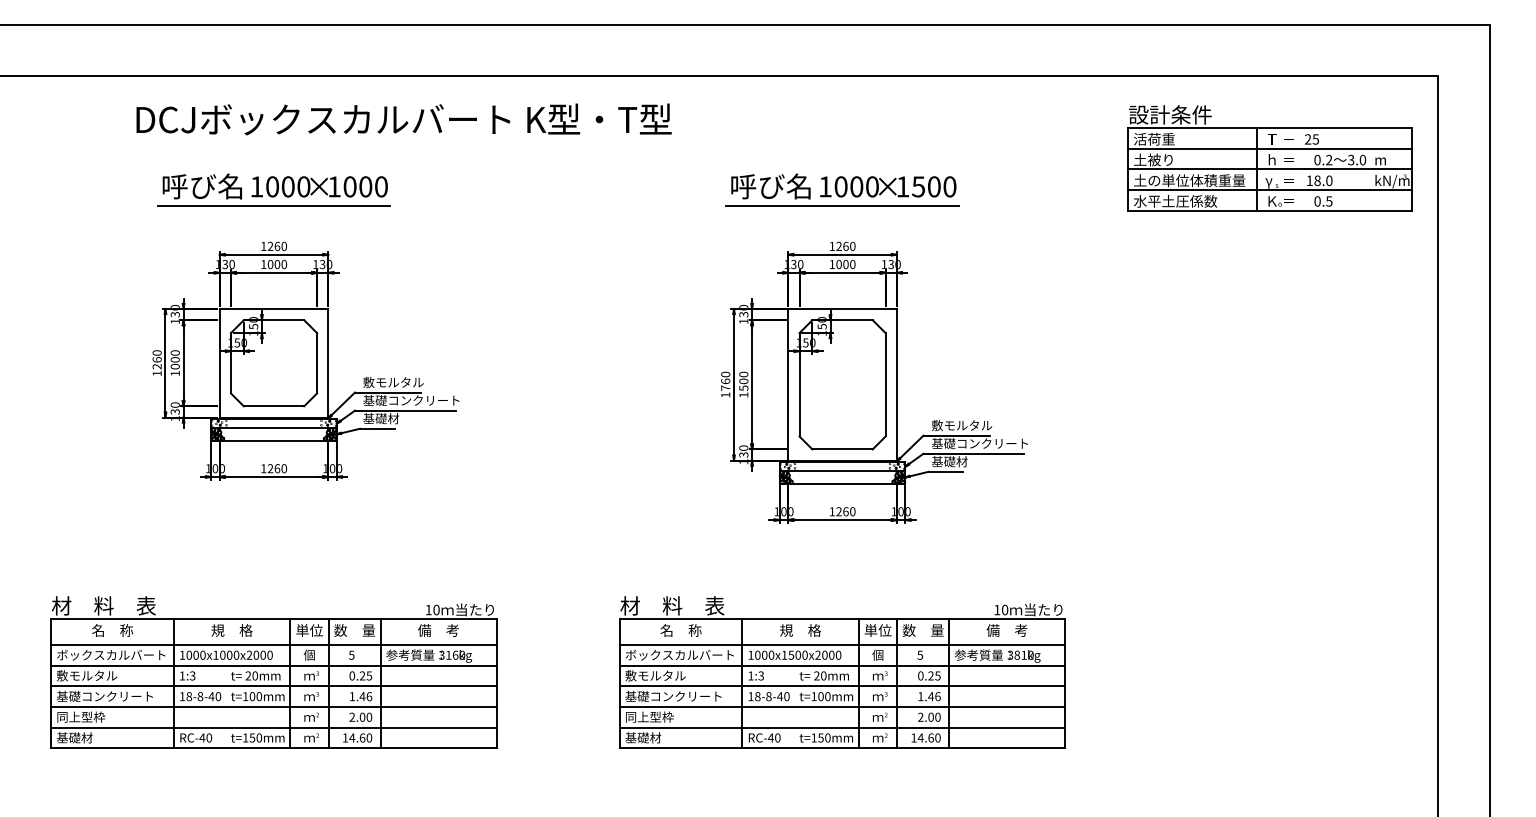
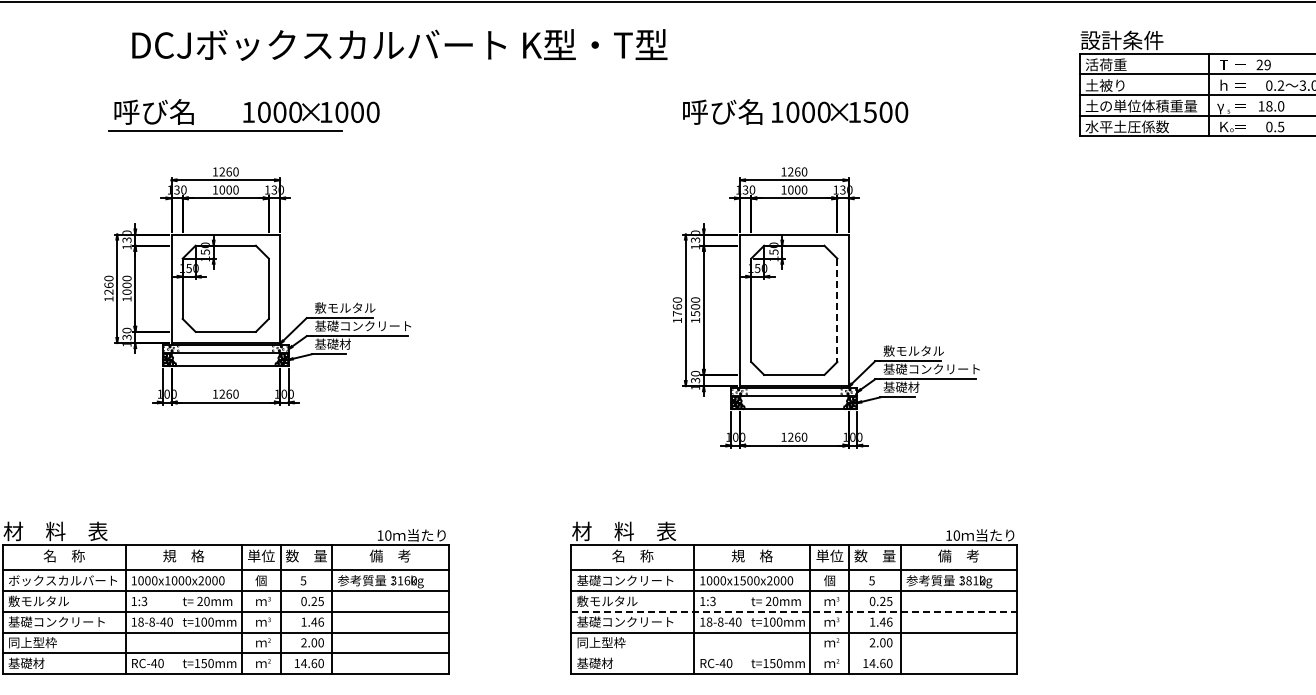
text: (403, 119) -> (399, 45), moved
text: (1315, 139) -> (1267, 65), 25 -> 29
text: (319, 186) -> (311, 112), moved
line: (842, 205) -> (794, 131), removed
line: (885, 384) -> (837, 310), solid -> dashed
text: (679, 654) -> (631, 580), ボックスカルバート -> 基礎コンクリート
line: (842, 686) -> (794, 612), solid -> dashed
line: (842, 727) -> (794, 653), removed

